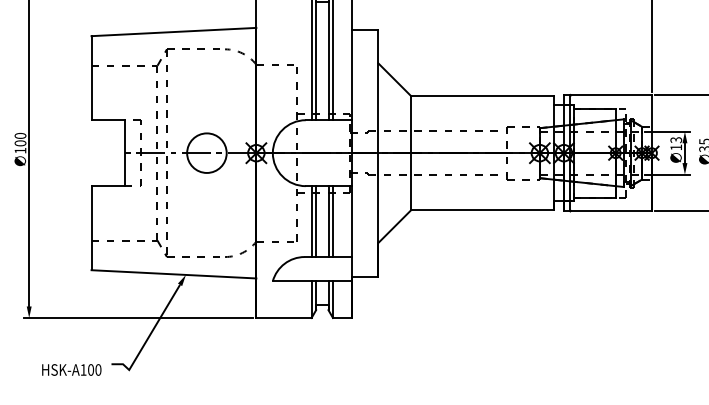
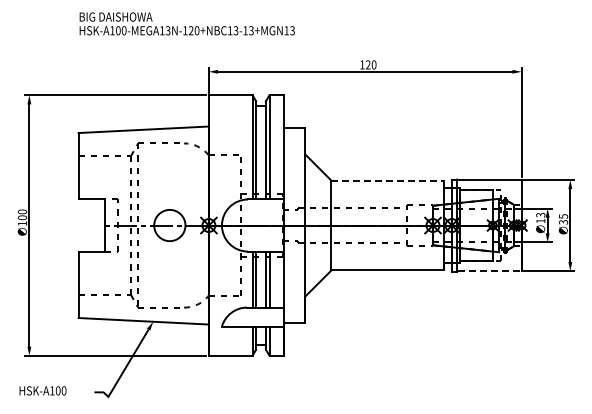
line: (483, 96) -> (388, 180), solid -> dashed
line: (612, 211) -> (490, 271), solid -> dashed
text: (71, 369) -> (42, 390), moved

